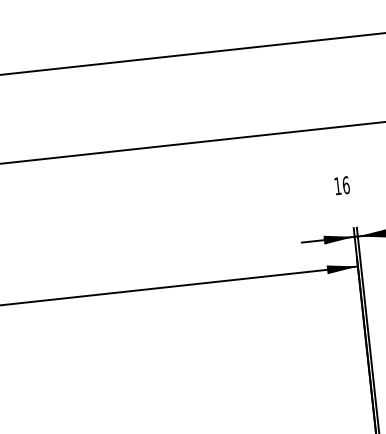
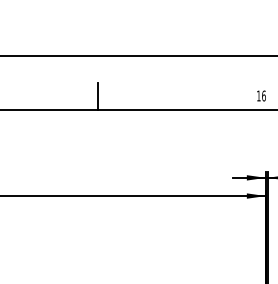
line: (67, 133) -> (98, 96), added
text: (342, 184) -> (261, 95), moved

